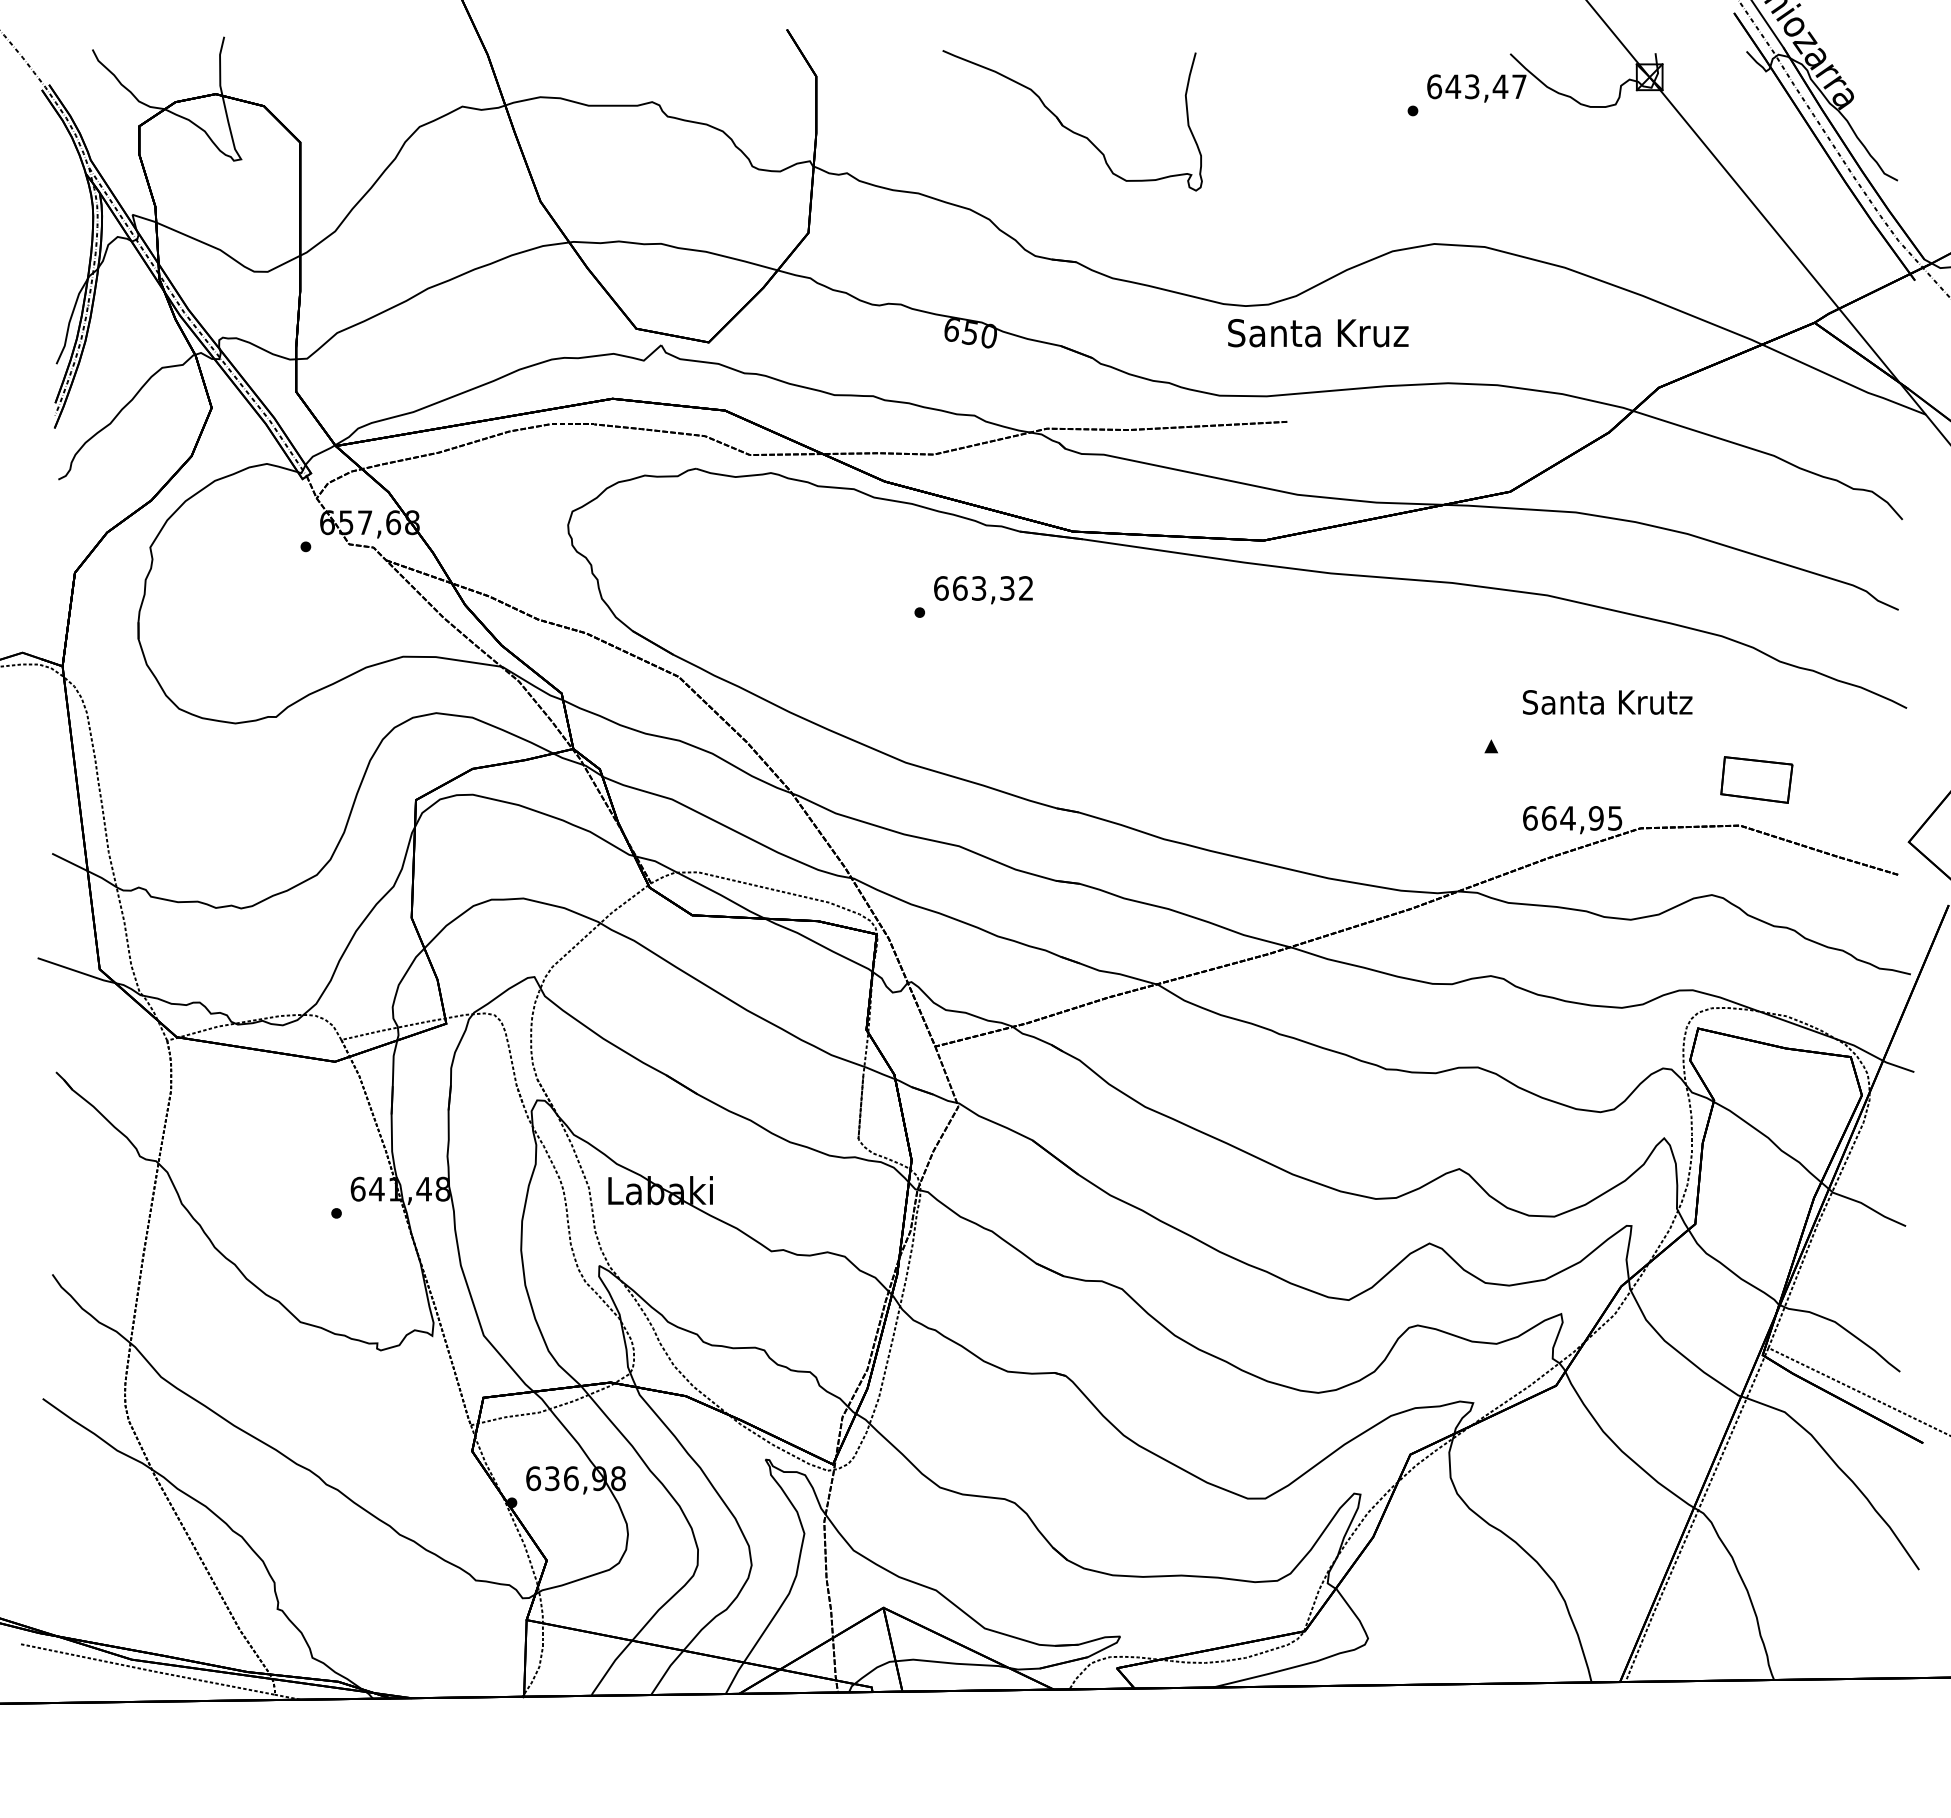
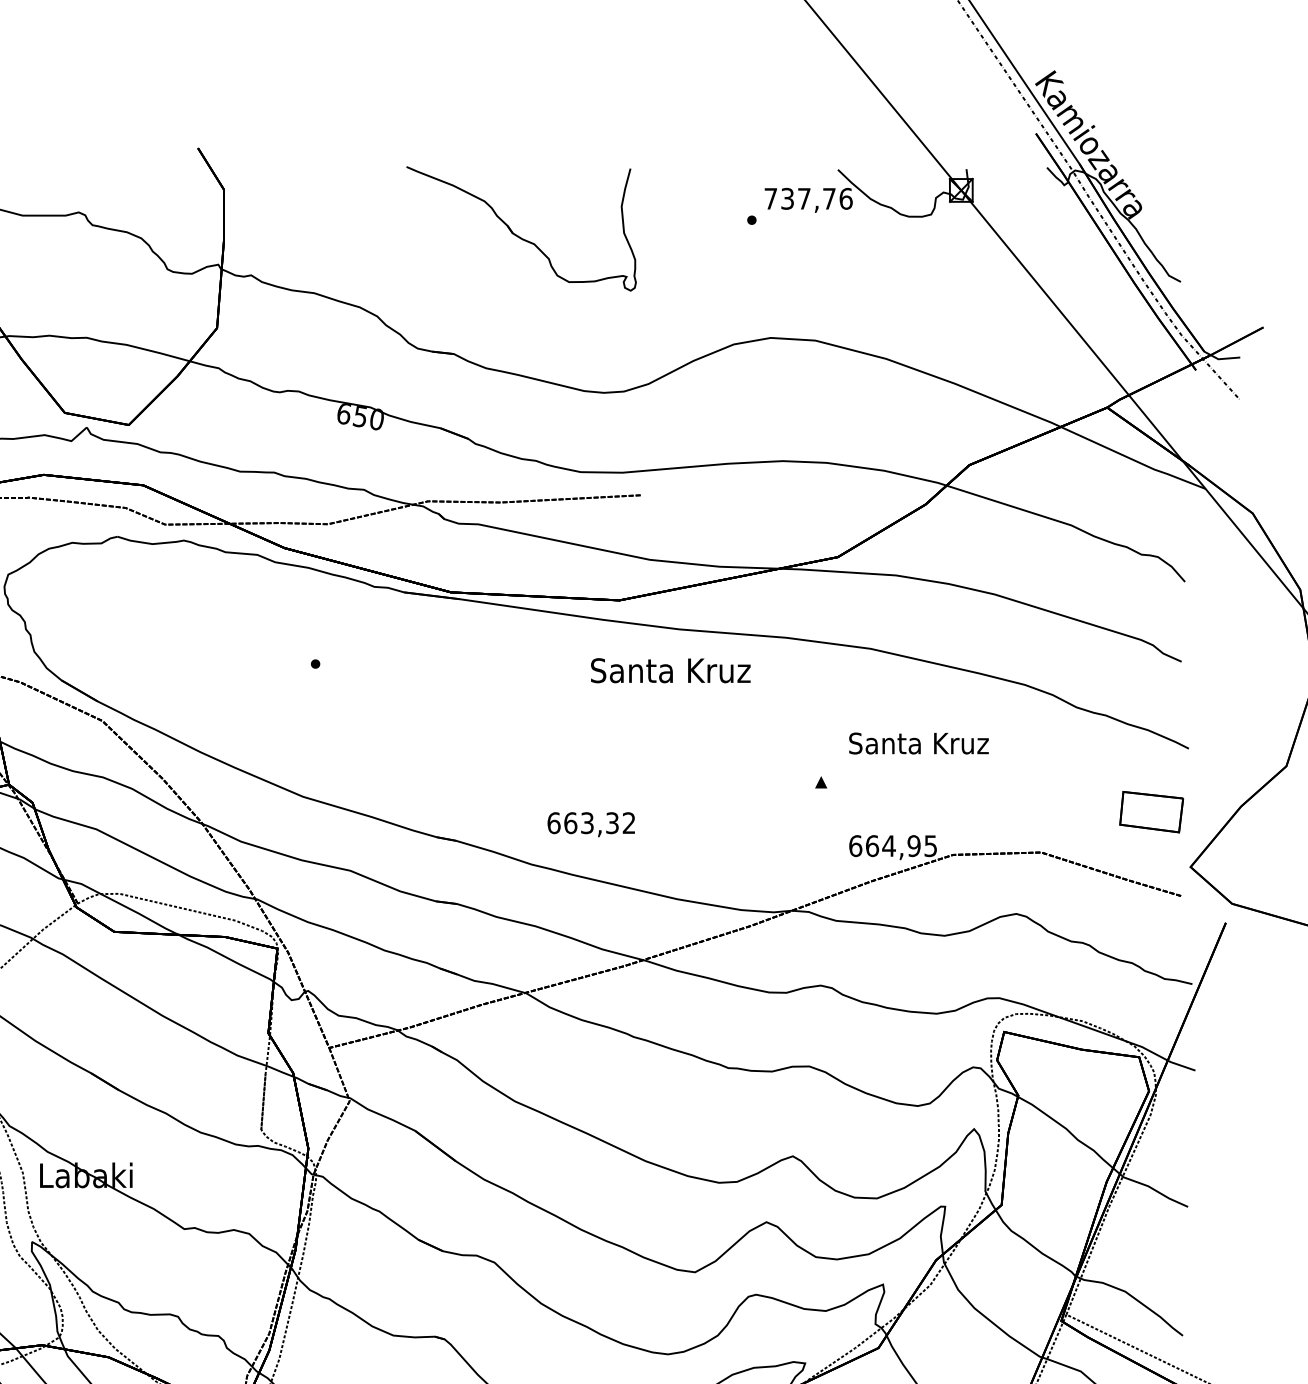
text: (1476, 86) -> (808, 198), 643,47 -> 737,76
part: (1069, 128) -> (518, 235), moved
text: (1318, 333) -> (670, 671), moved
text: (983, 590) -> (591, 824), moved
text: (1679, 702) -> (987, 743), Santa Krutz -> Santa Kruz
part: (1756, 779) -> (1151, 811), moved

